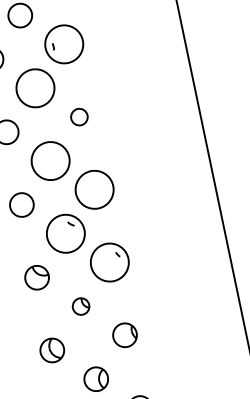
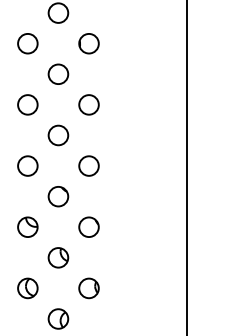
circle: (63, 44) -> (88, 43), size x0.62
circle: (35, 88) -> (58, 74), size x0.62
circle: (78, 116) -> (88, 104), size x1.43
circle: (50, 161) -> (58, 135), size x0.62
circle: (93, 189) -> (88, 165), size x0.62
circle: (65, 233) -> (58, 196), size x0.62
circle: (109, 262) -> (88, 227), size x0.62
part: (81, 306) -> (58, 257), size x1.43

